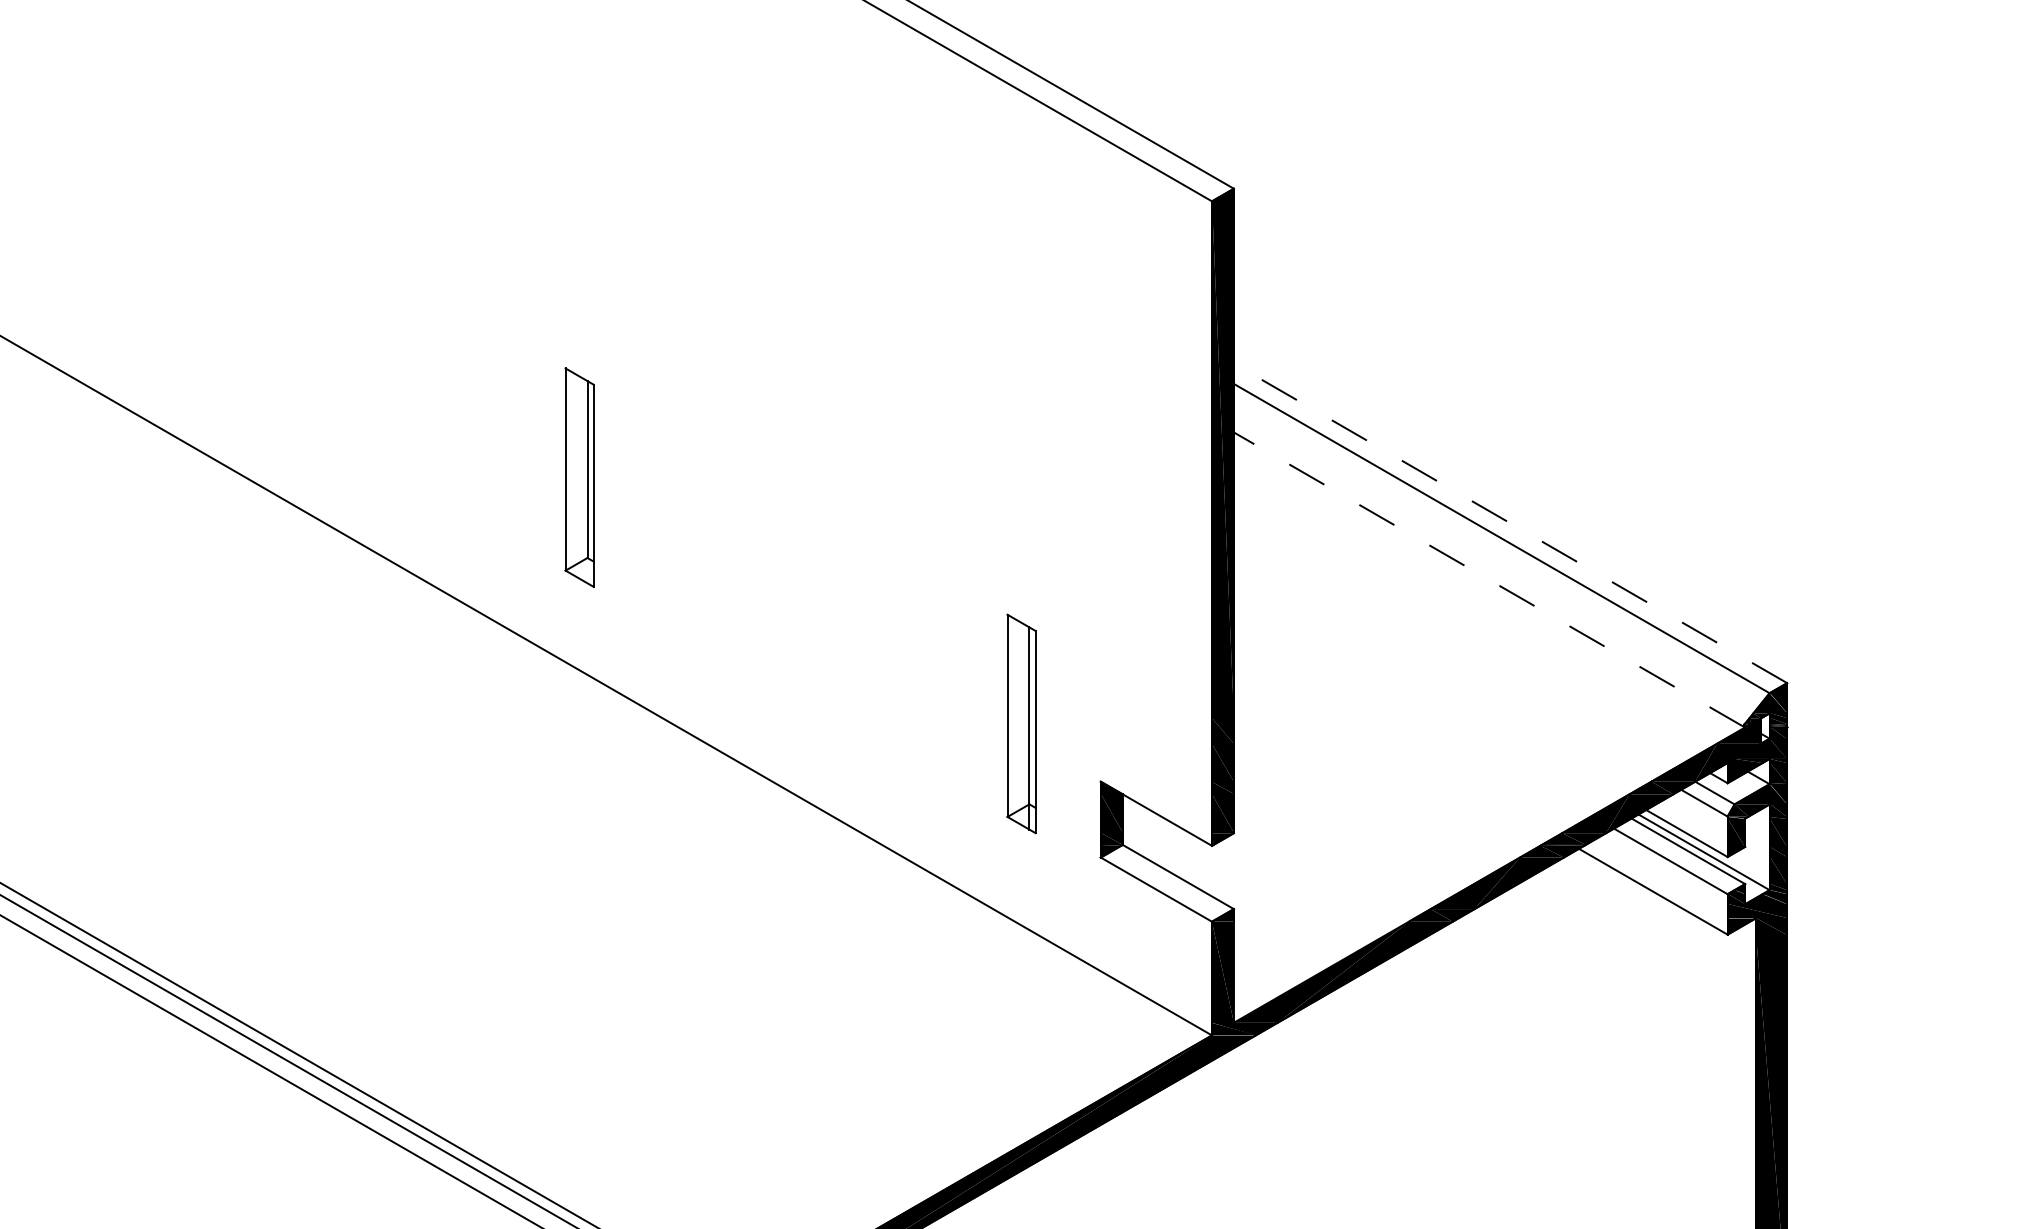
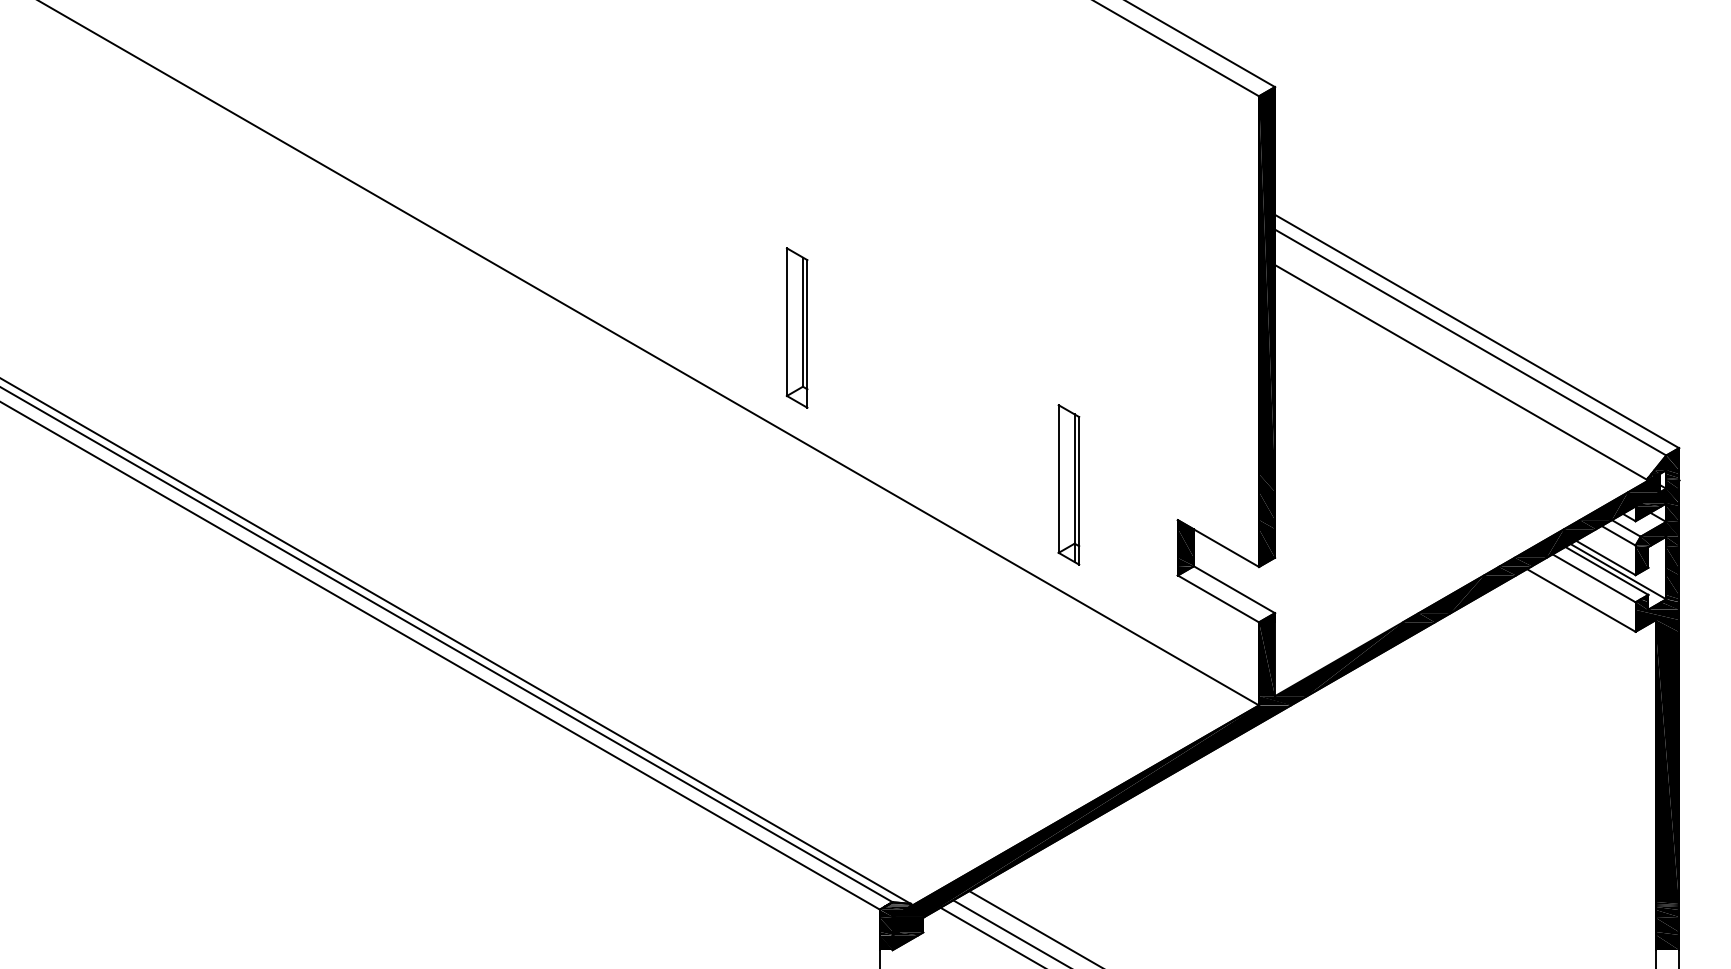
part: (578, 476) -> (796, 327), moved
line: (1509, 523) -> (1476, 331), dashed -> solid
line: (1489, 579) -> (1461, 372), dashed -> solid
part: (1020, 723) -> (1068, 484), moved

